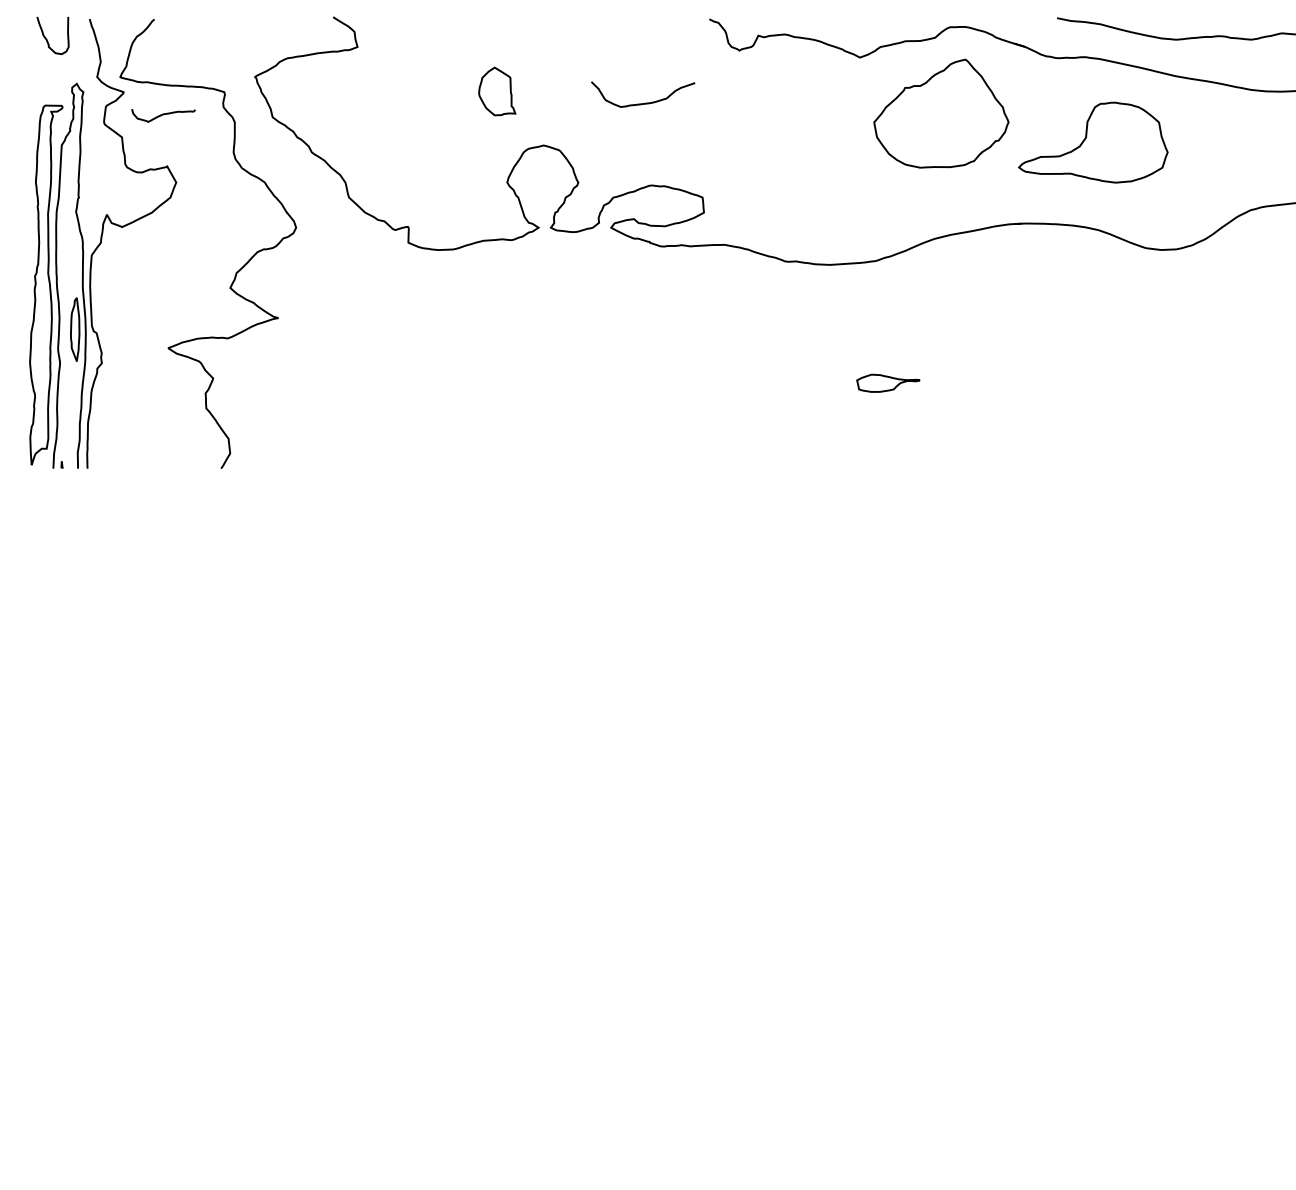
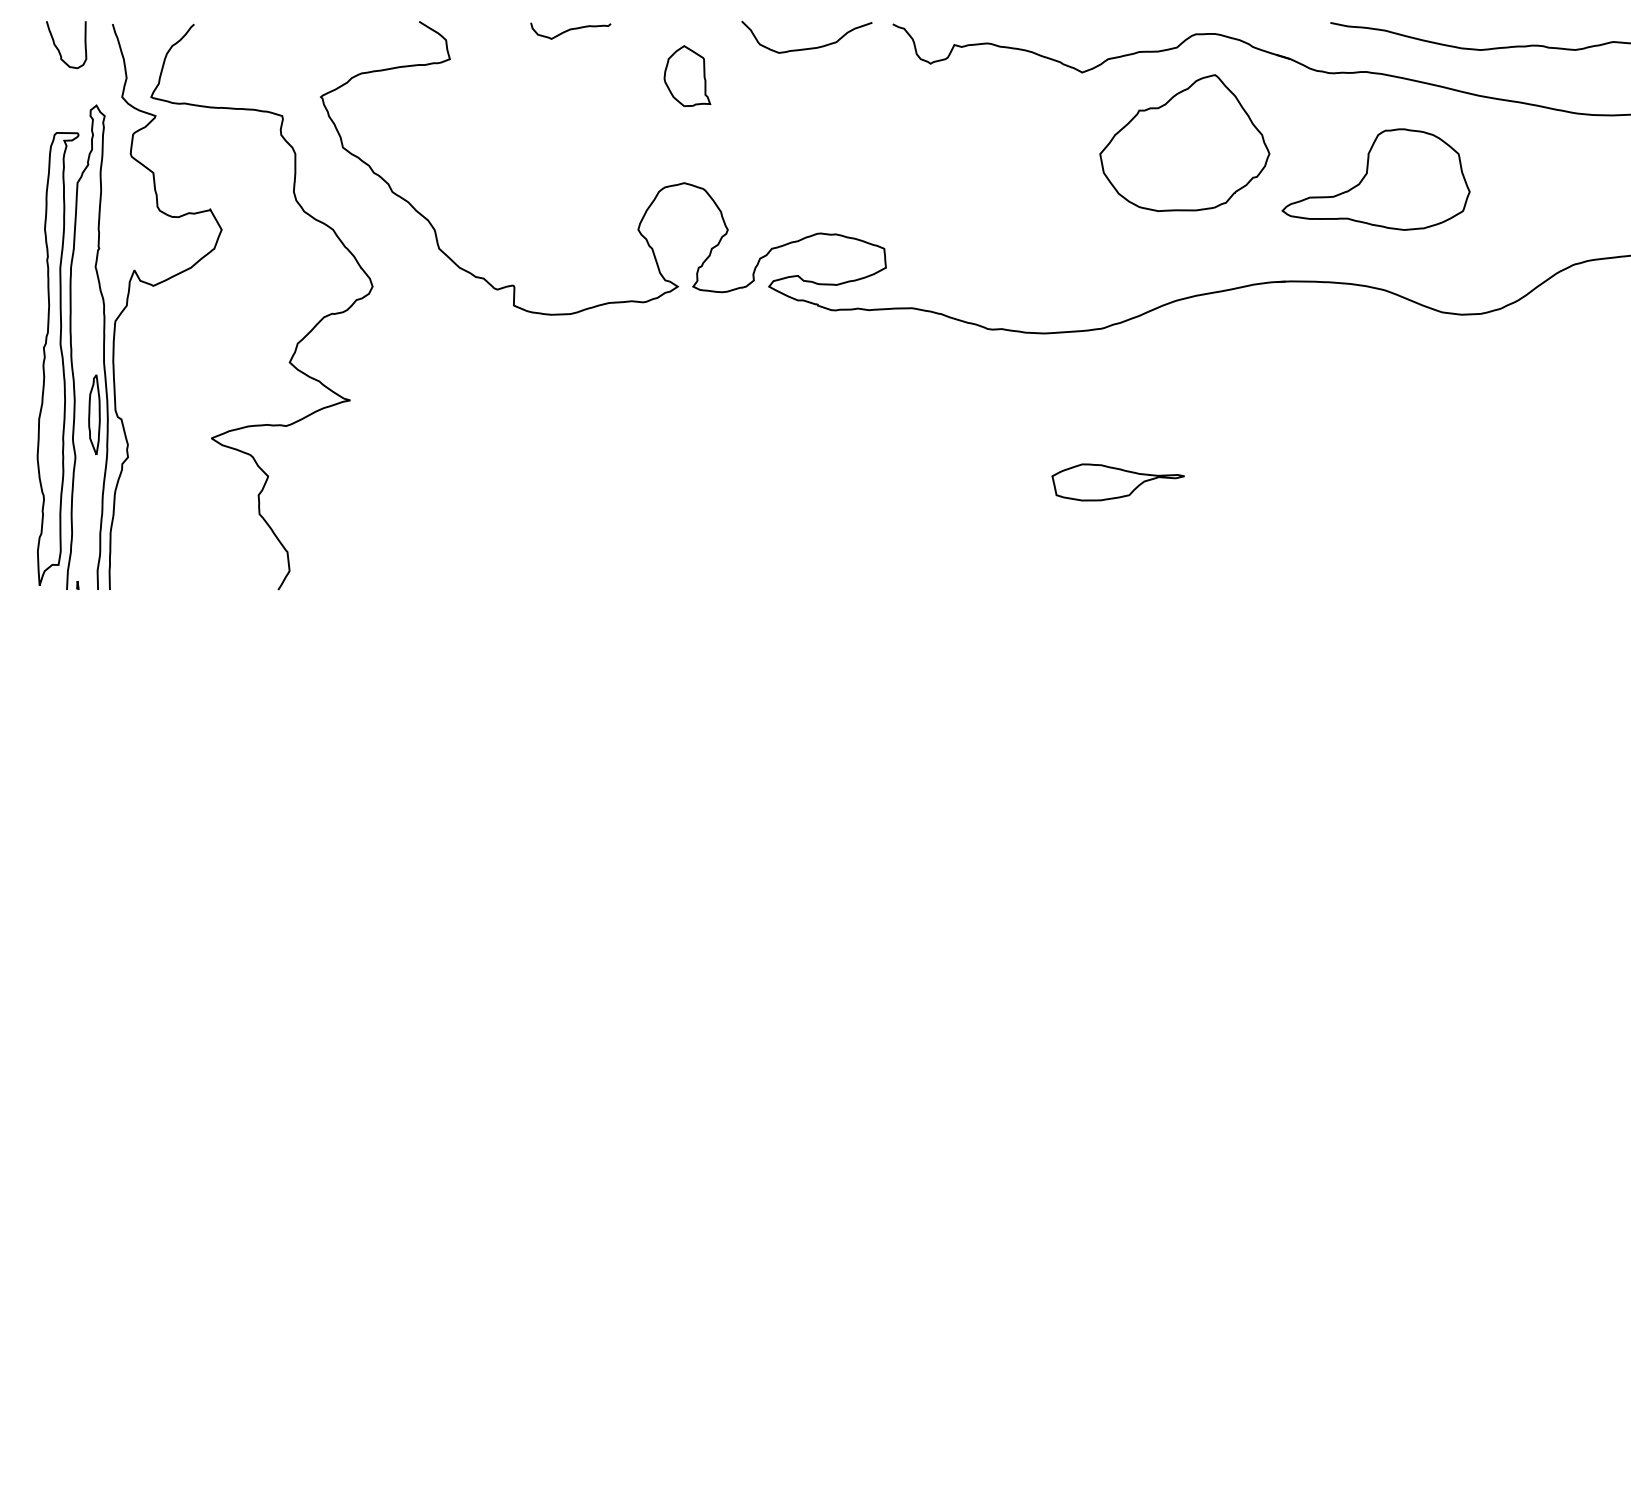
part: (497, 91) -> (687, 76), moved
curve: (645, 102) -> (809, 47), moved
curve: (163, 115) -> (570, 30), moved
part: (888, 383) -> (1118, 482), size x1.67

